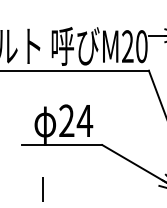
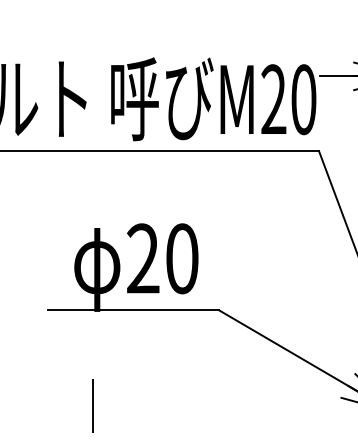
text: (84, 120) -> (181, 257), 24 -> 20

